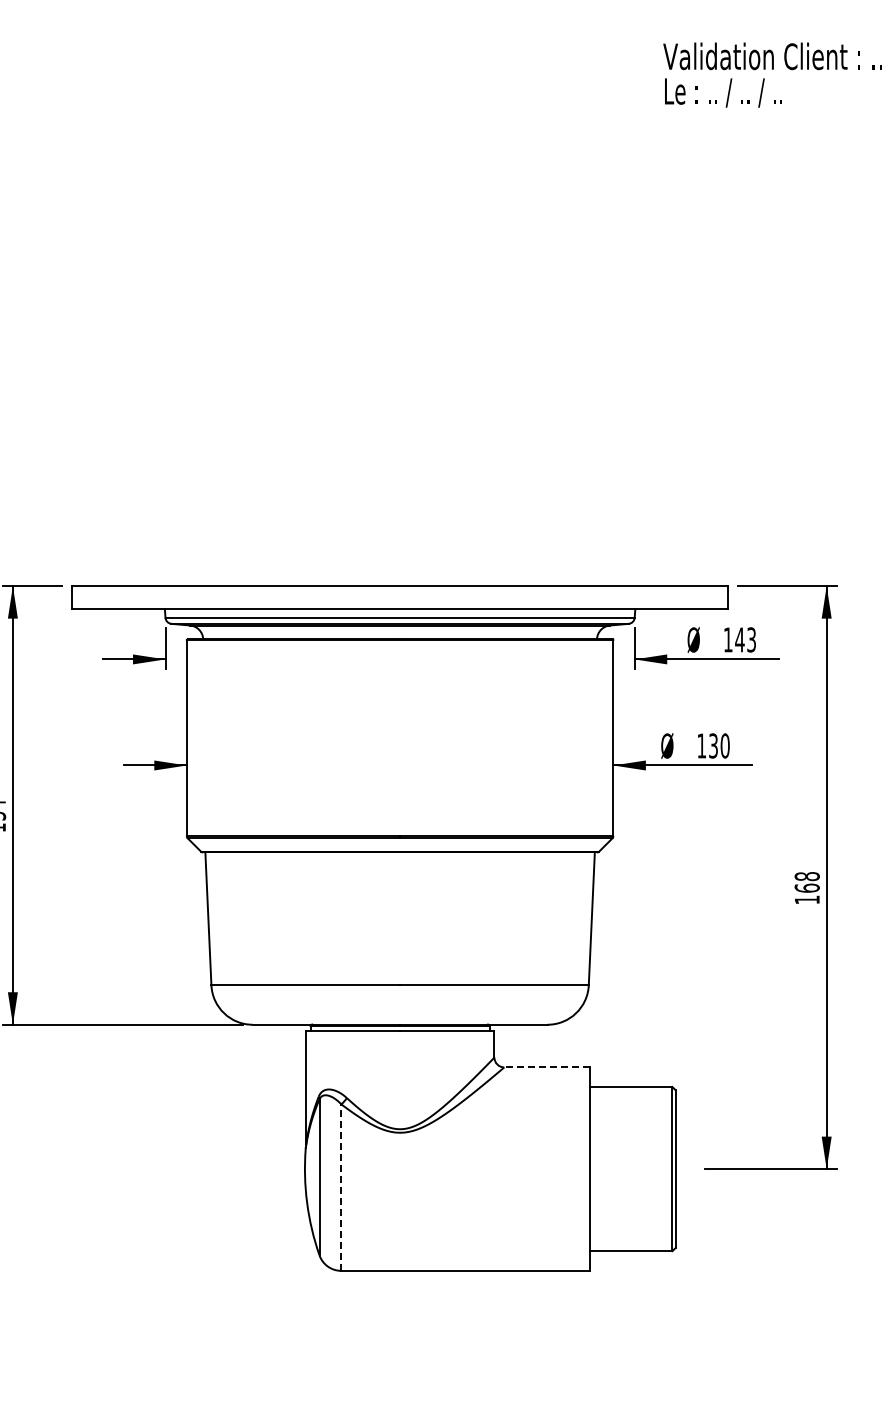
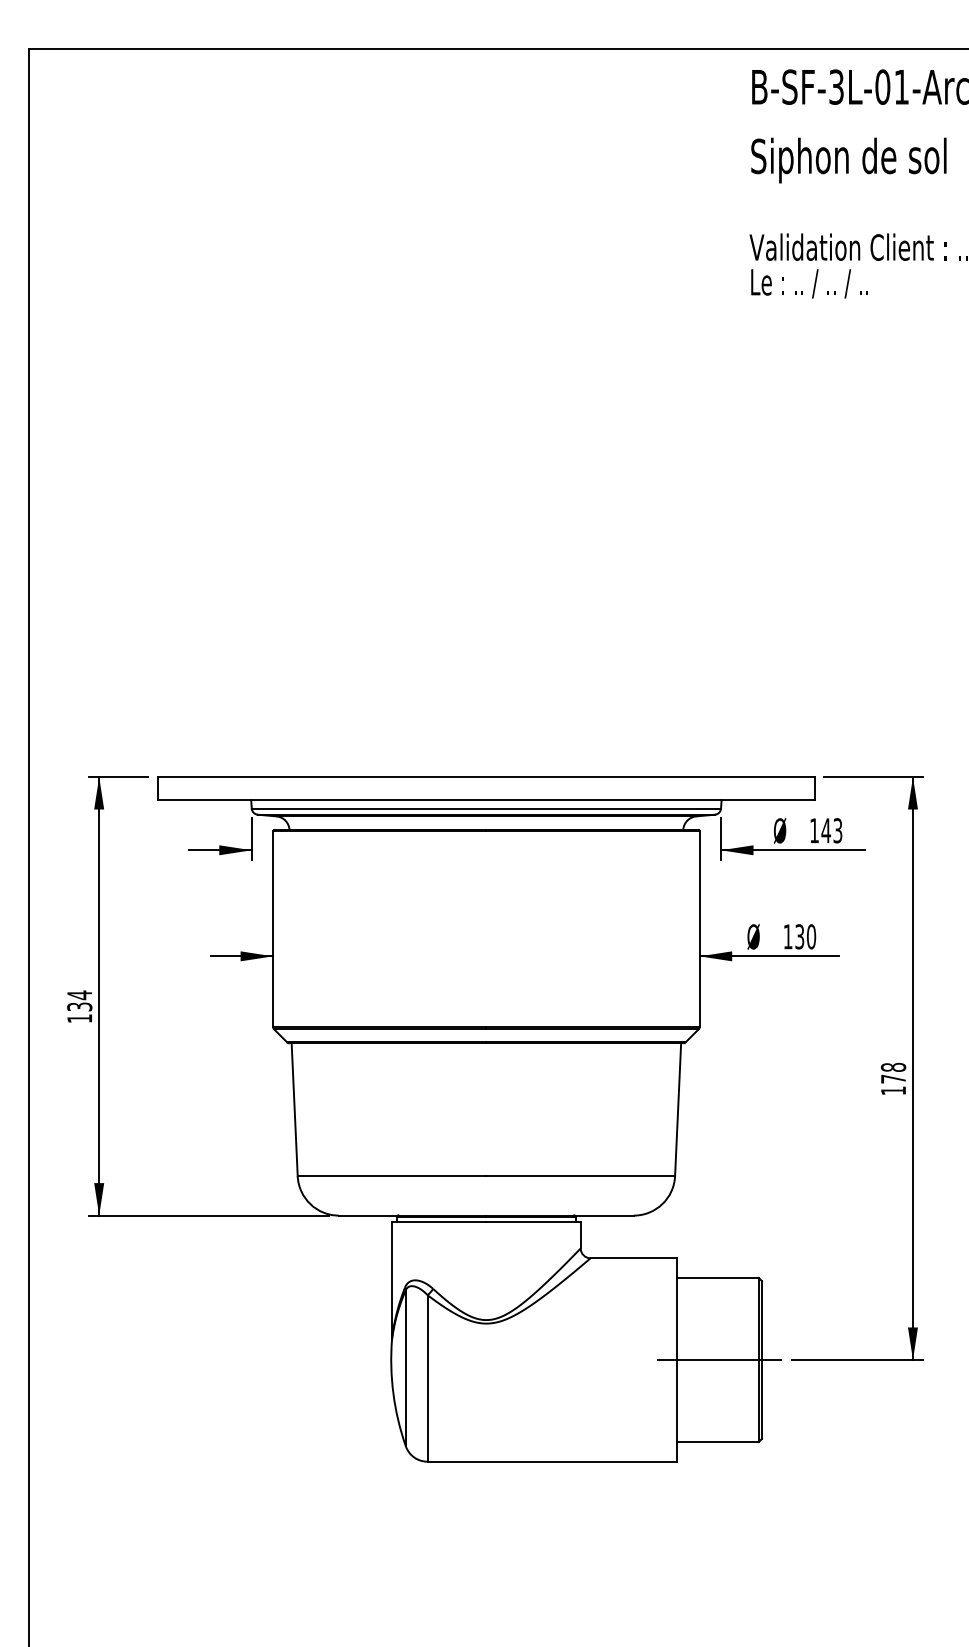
text: (807, 887) -> (893, 1078), 168 -> 178
line: (547, 1067) -> (633, 1258), dashed -> solid
line: (633, 1168) -> (719, 1359), added
line: (341, 1186) -> (427, 1377), dashed -> solid

